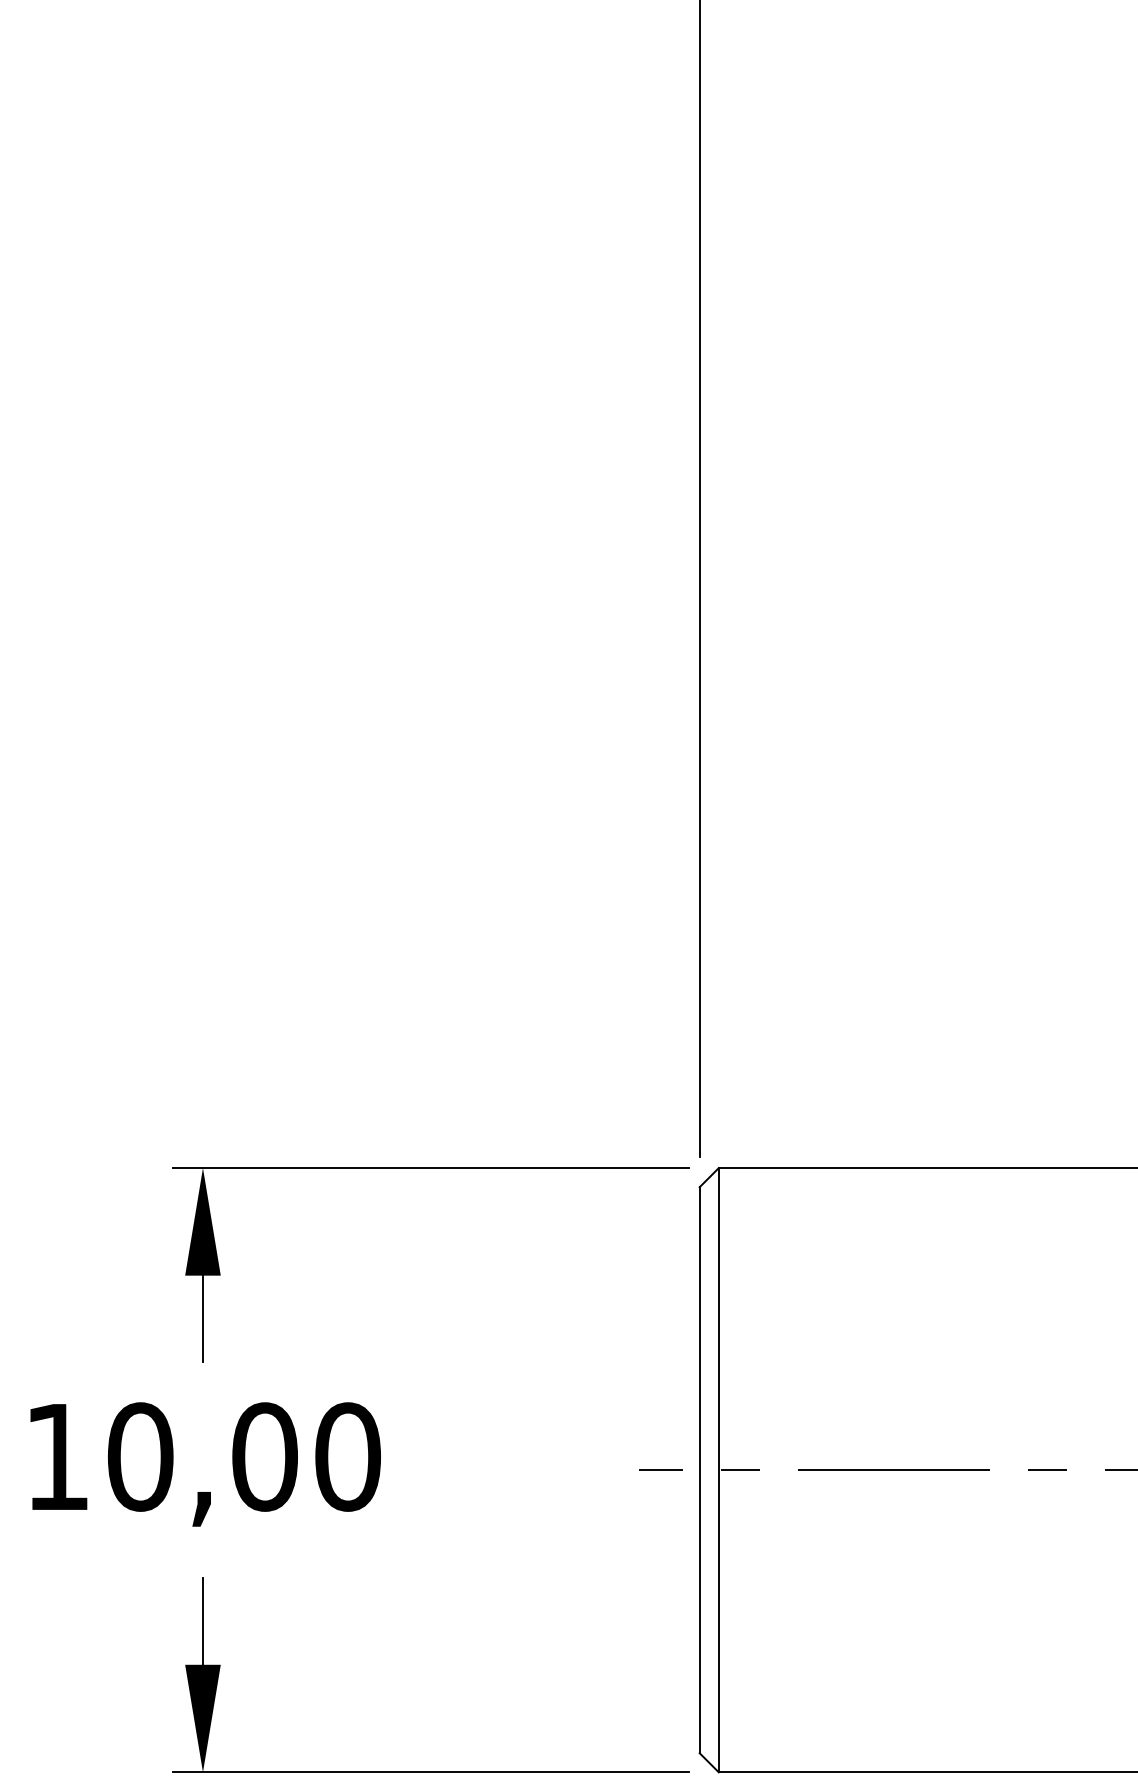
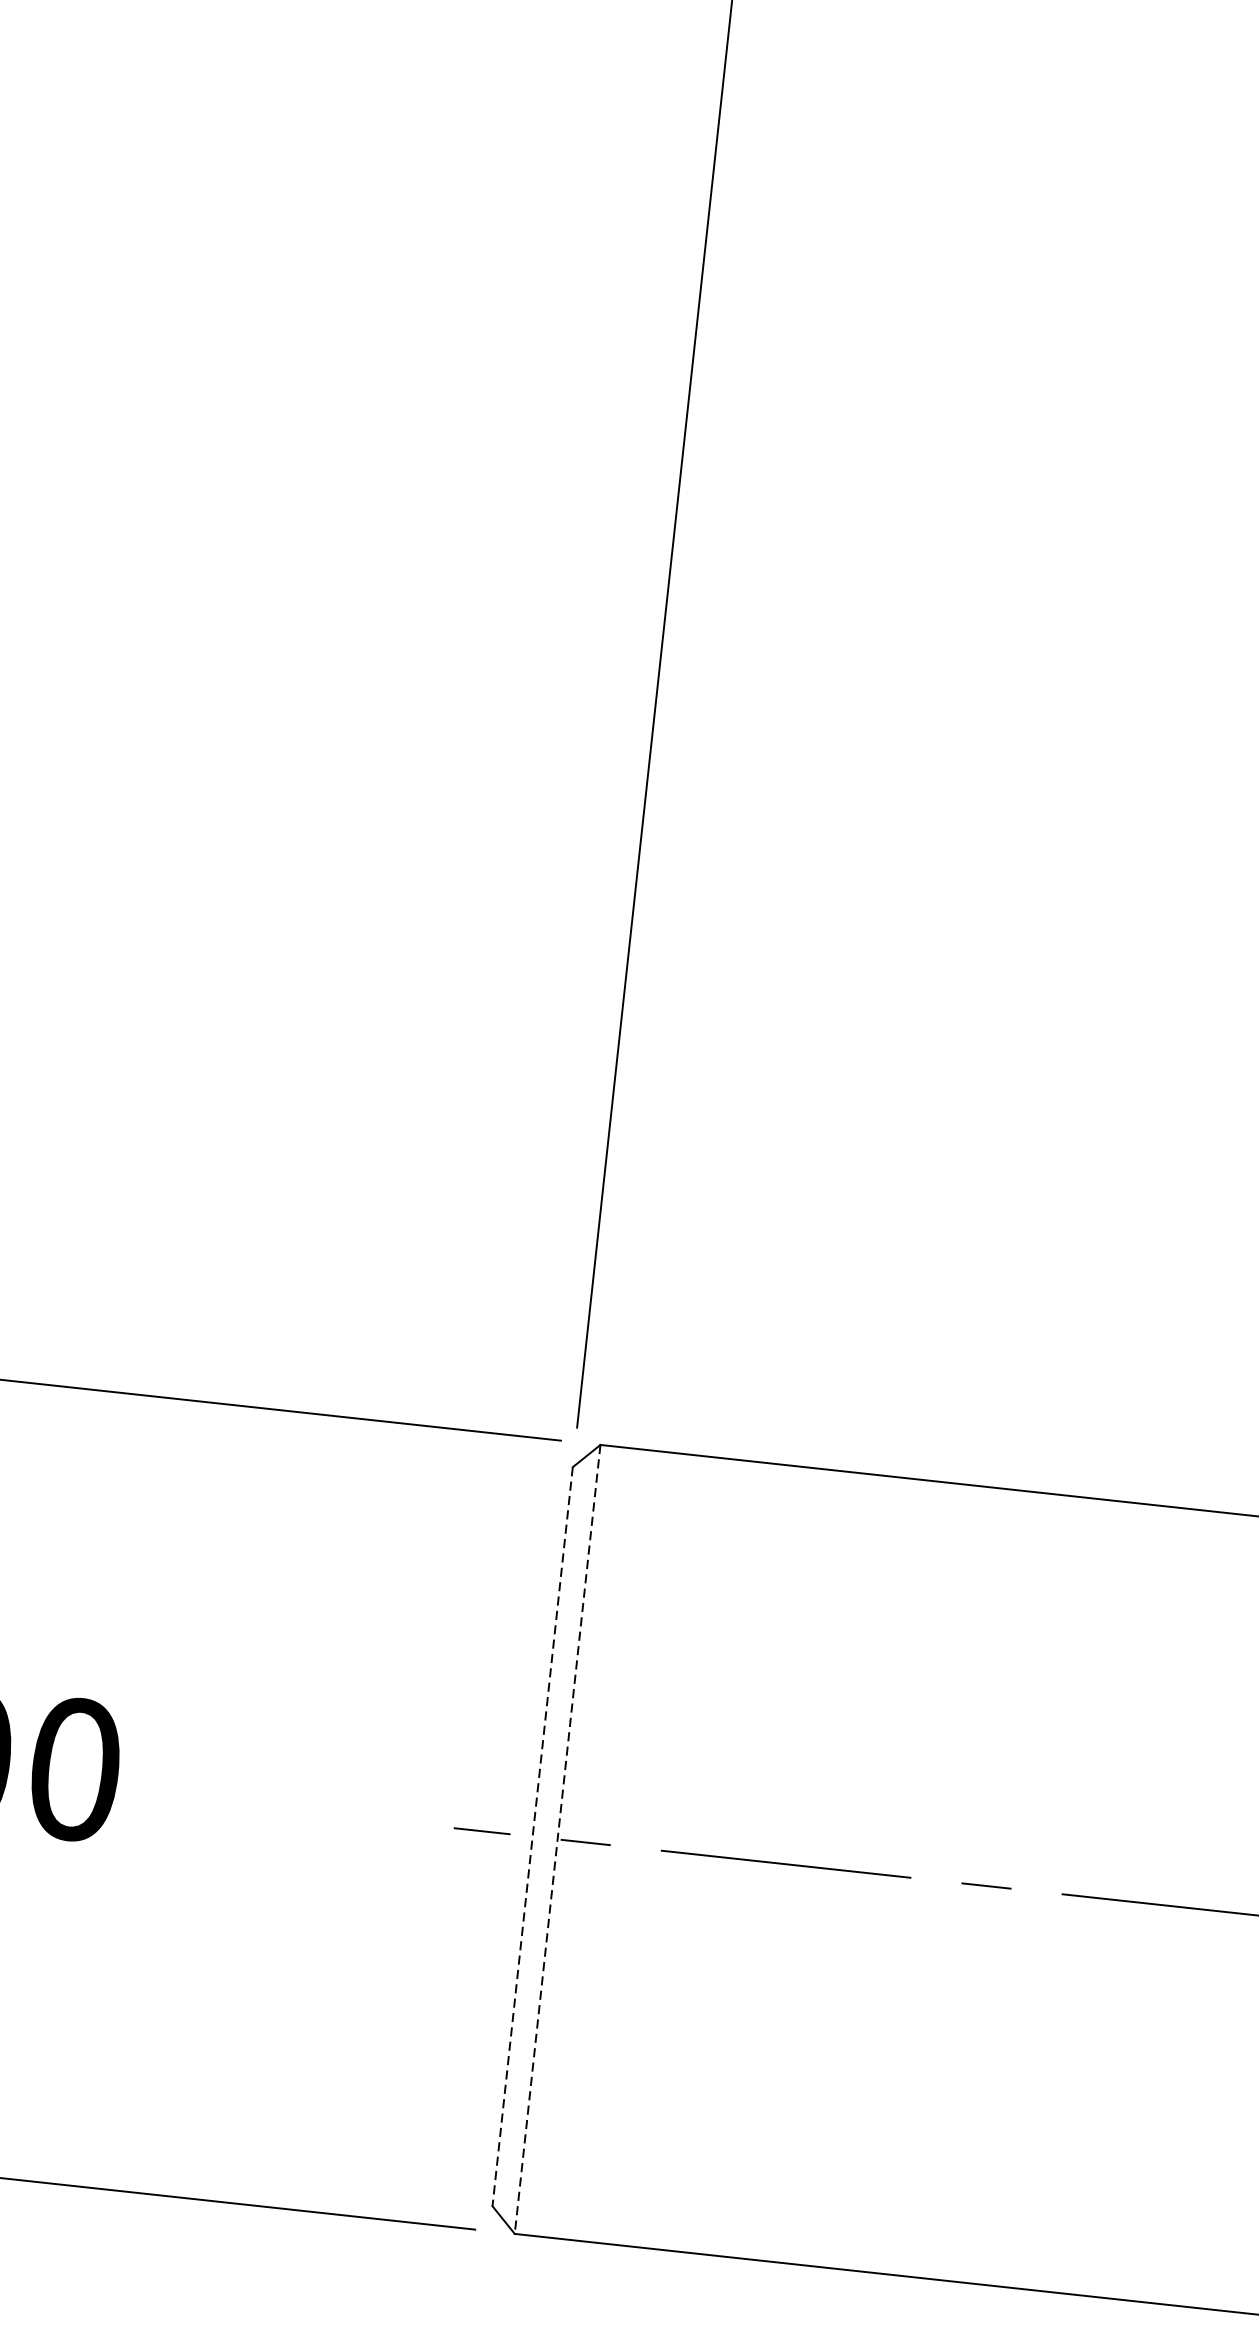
line: (699, 1470) -> (532, 1837), solid -> dashed
line: (718, 1470) -> (557, 1839), solid -> dashed

